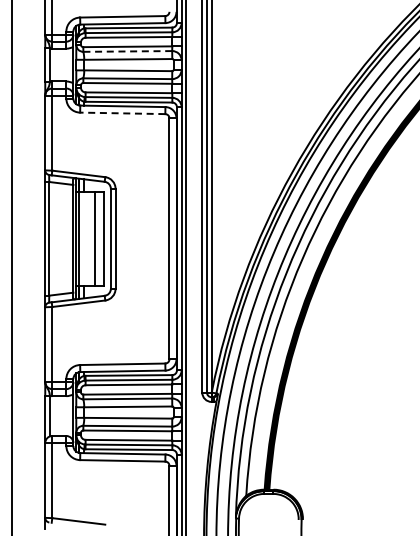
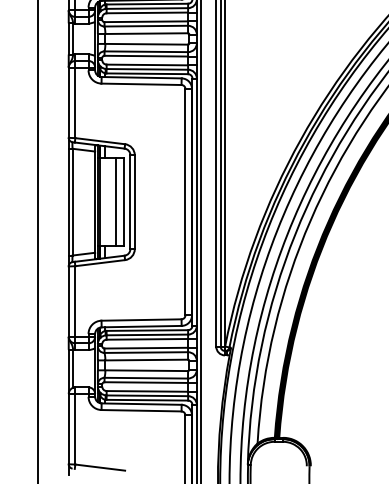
line: (127, 51) -> (145, 26), dashed -> solid
line: (122, 113) -> (141, 84), dashed -> solid

